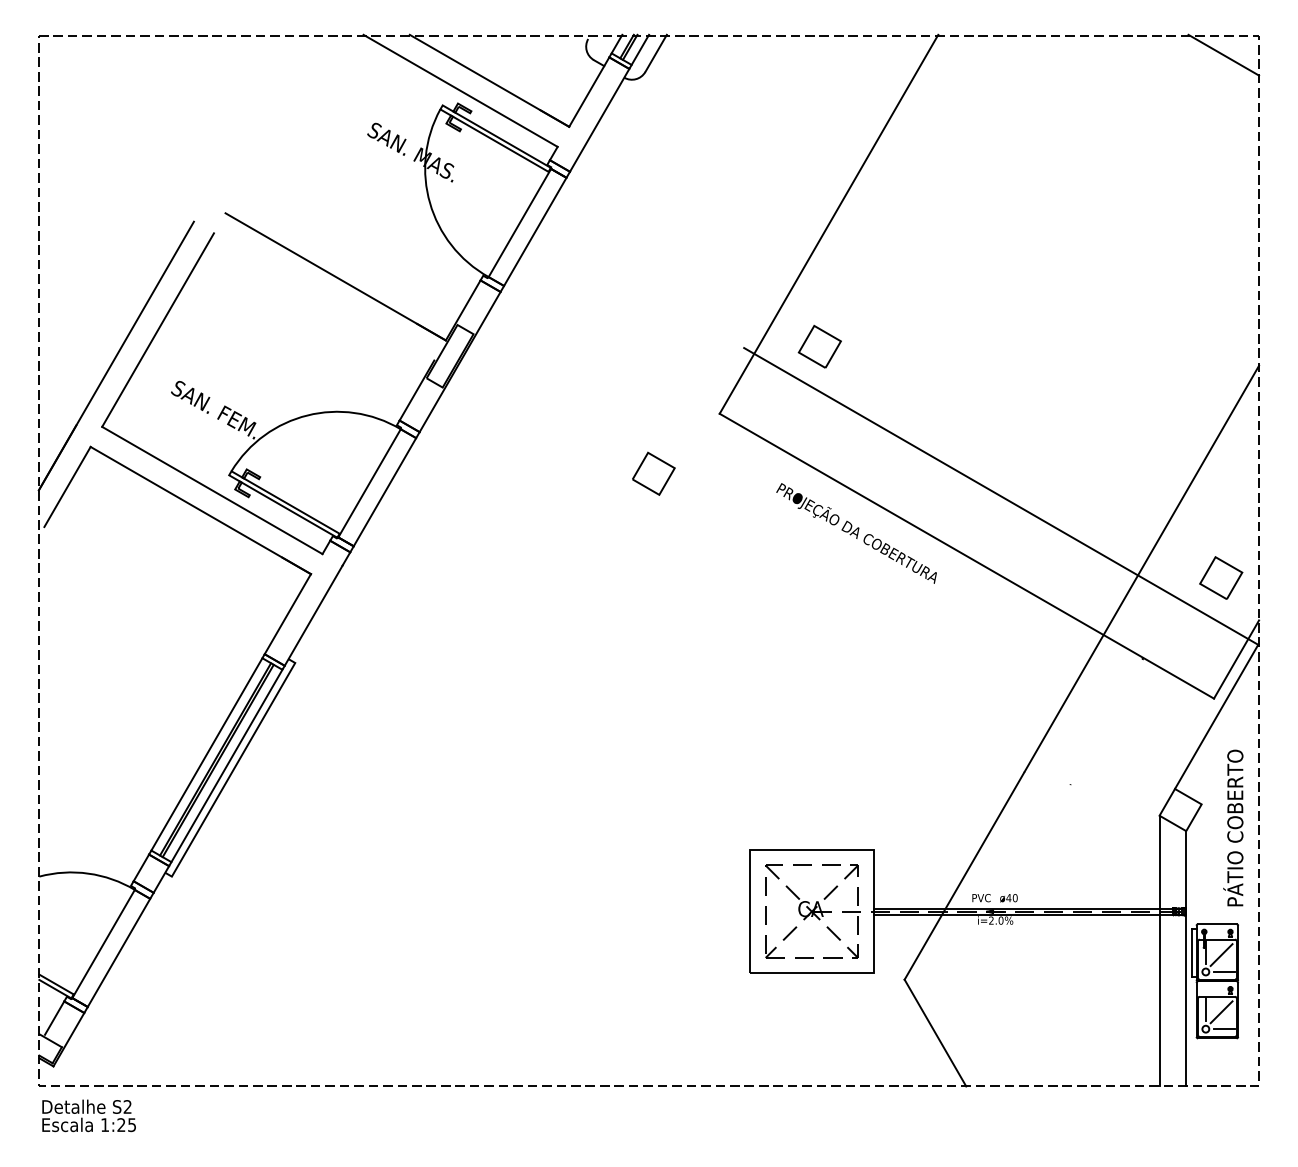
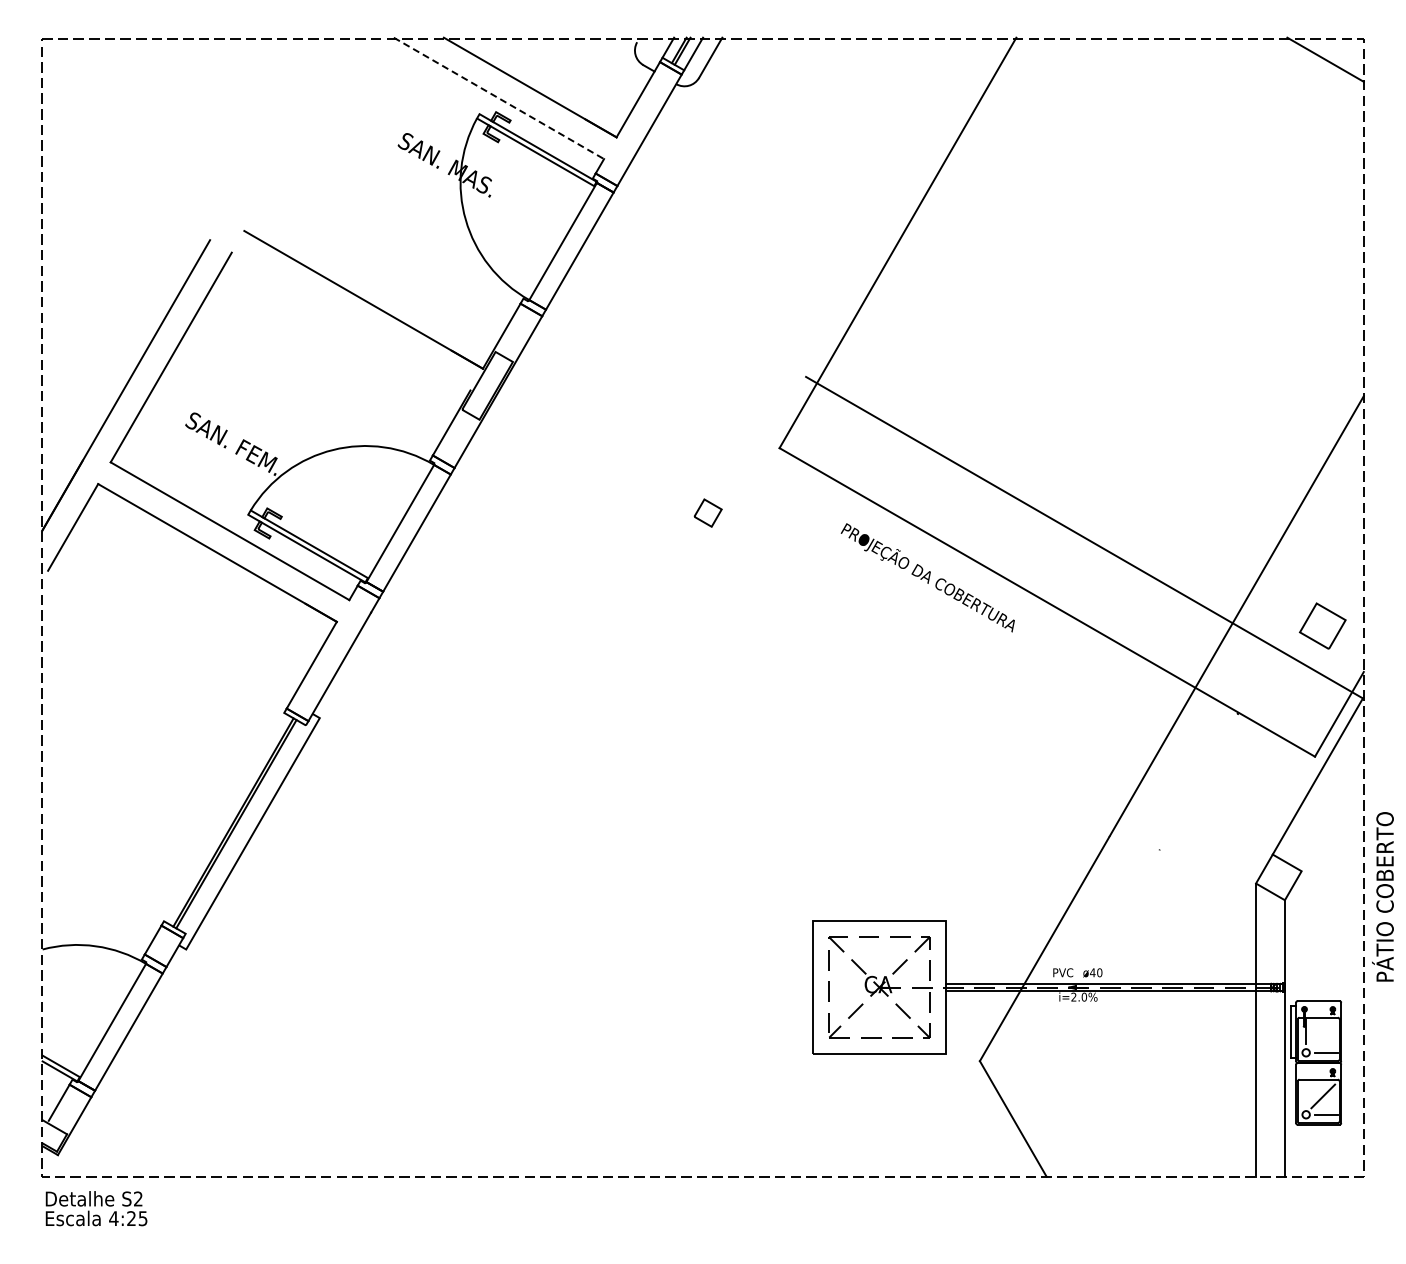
line: (461, 90) -> (499, 98), solid -> dashed
part: (819, 346) -> (887, 375), removed
part: (653, 473) -> (707, 512), size x0.6
line: (207, 753) -> (224, 816), removed
line: (226, 765) -> (245, 829), removed
text: (1232, 827) -> (1382, 896), moved
line: (1221, 955) -> (1323, 1034), removed
line: (1206, 1009) -> (1306, 1093), removed
text: (104, 1124) -> (113, 1218), 1:25 -> 4:25

